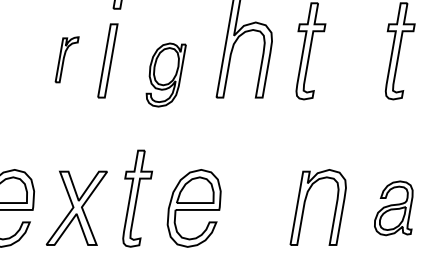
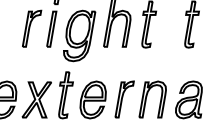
part: (67, 59) -> (32, 28), size x1.67
part: (165, 74) -> (79, 35), size x1.67
part: (259, 207) -> (124, 99), added
part: (392, 207) -> (188, 99), size x1.43

